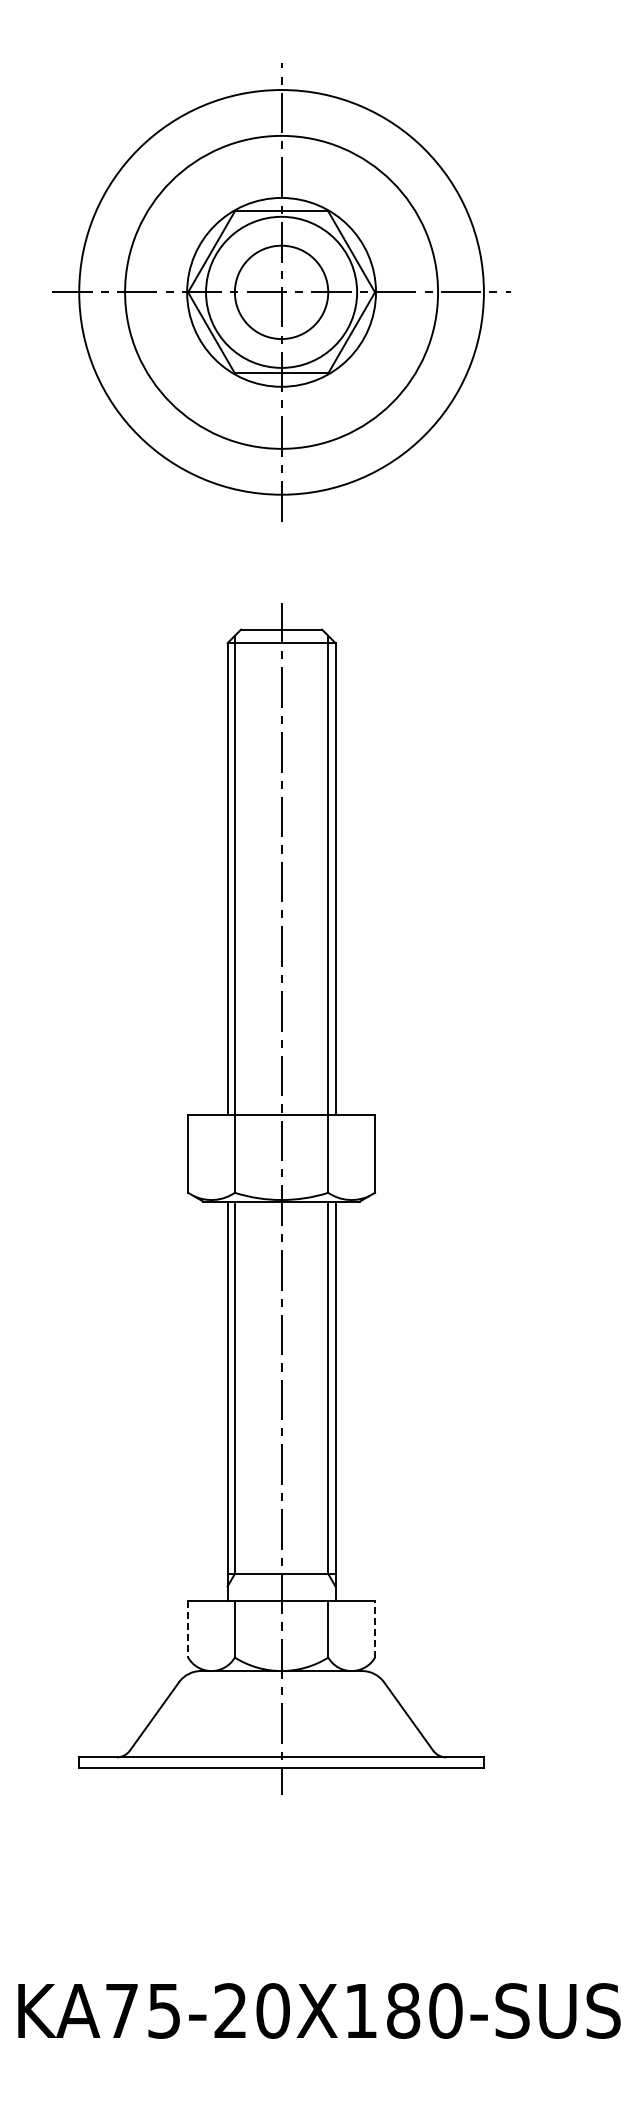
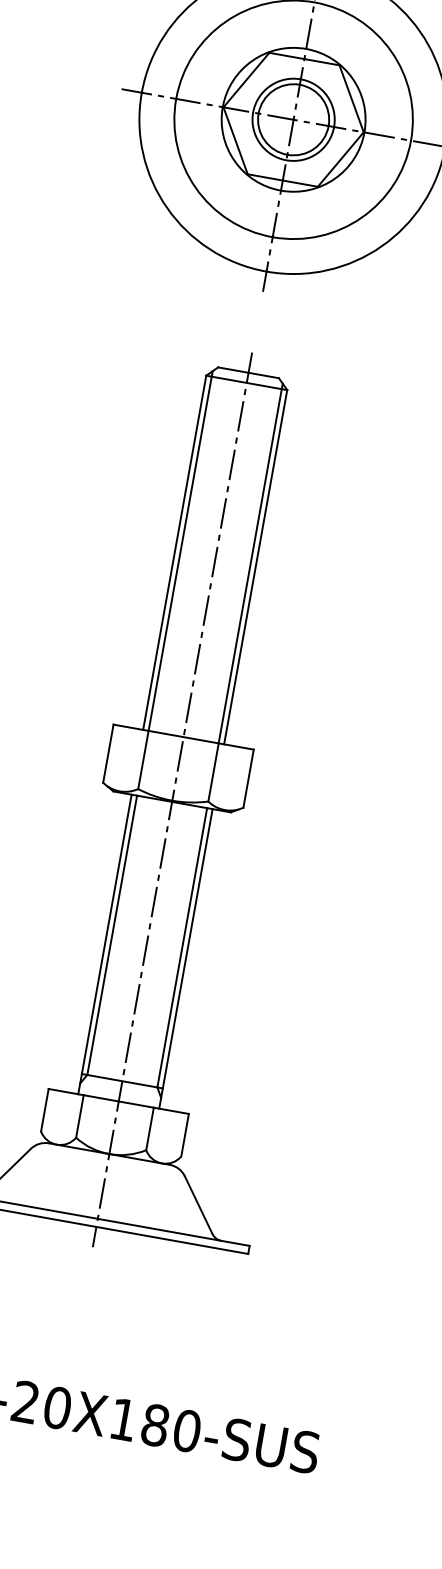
circle: (281, 292) -> (293, 119), size x0.71
line: (375, 1628) -> (185, 1134), dashed -> solid
line: (188, 1629) -> (45, 1110), dashed -> solid

